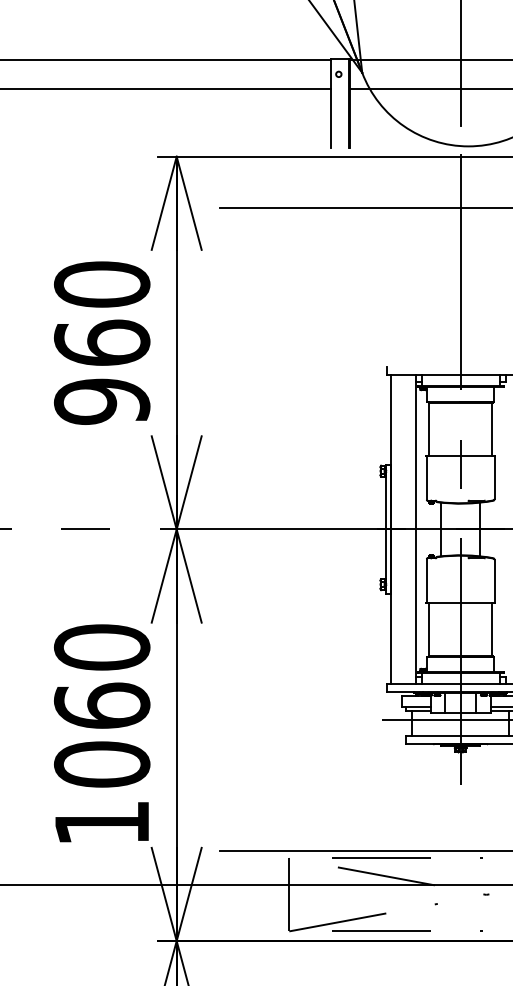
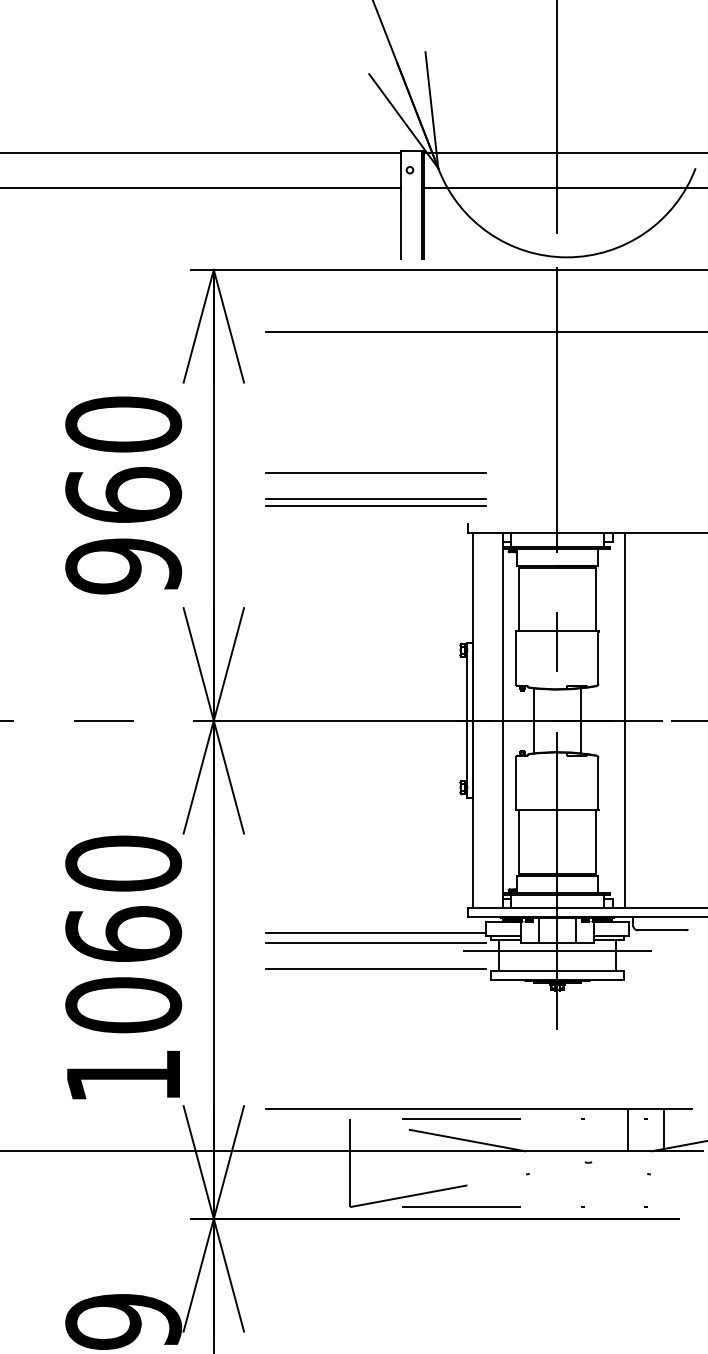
line: (310, 324) -> (375, 472), added
line: (310, 345) -> (375, 498), added
line: (310, 352) -> (375, 506), added
line: (310, 705) -> (375, 933), added
line: (310, 712) -> (375, 942), added
line: (310, 734) -> (375, 968), added

